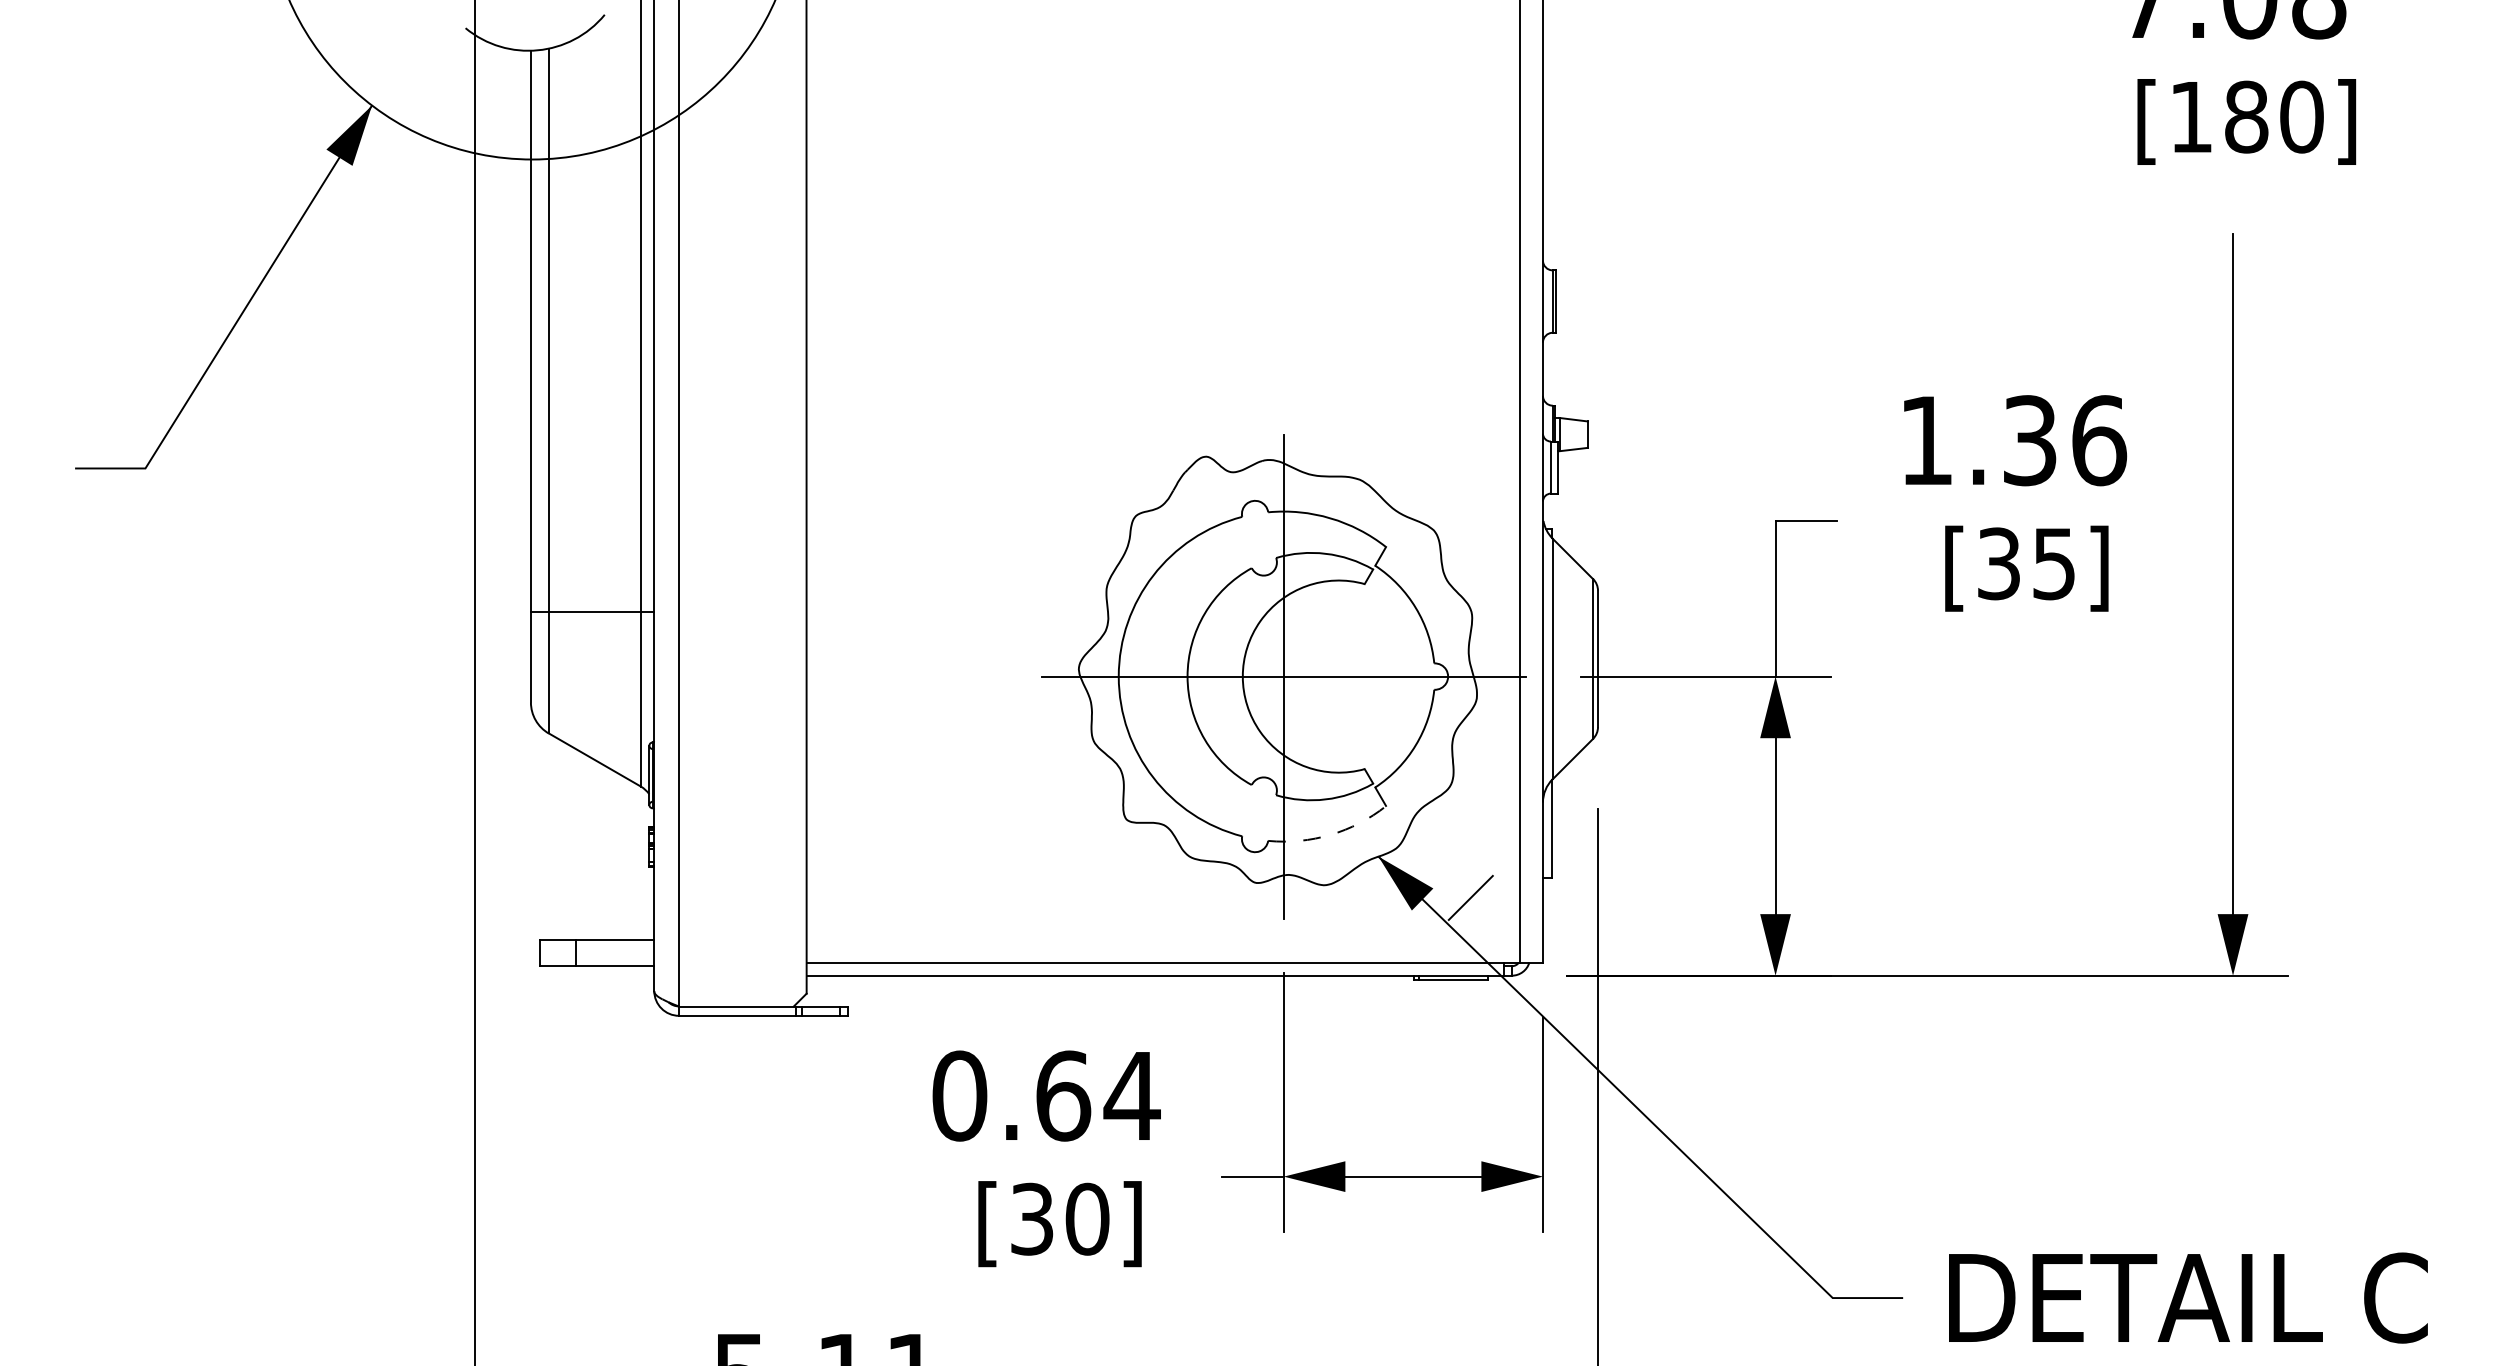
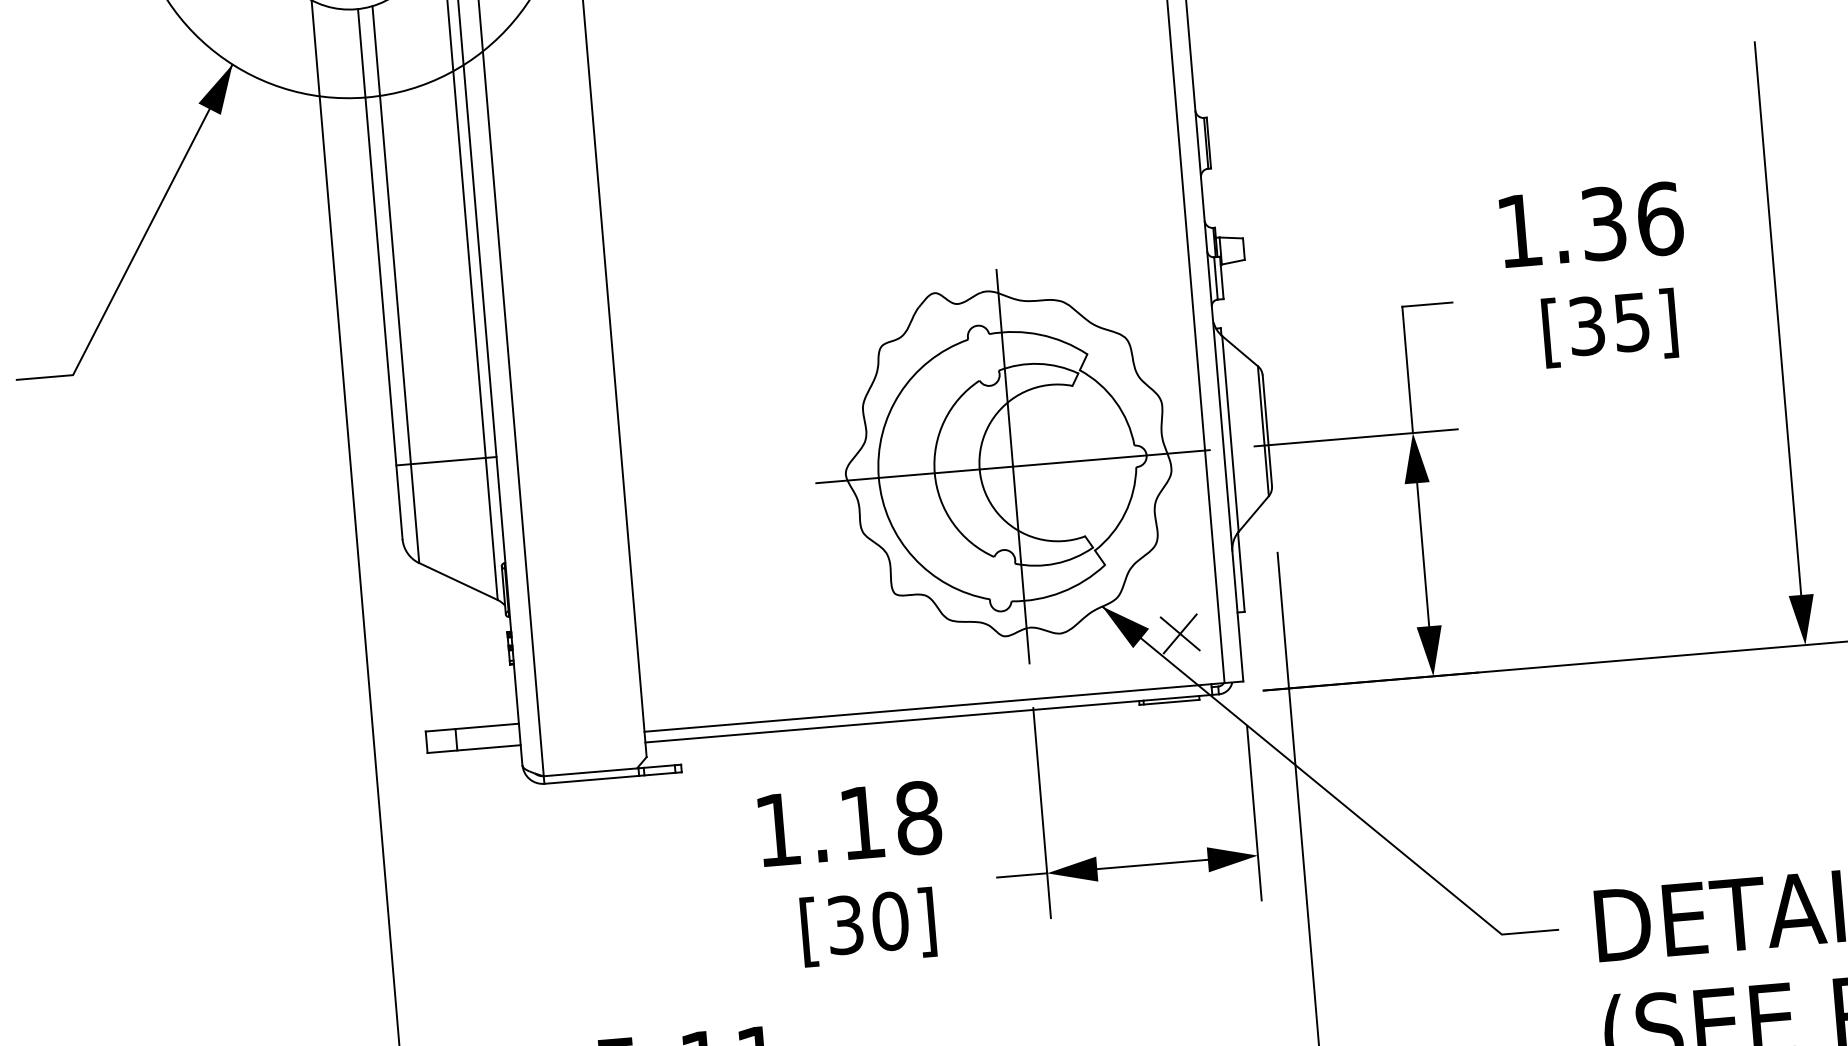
arc: (1330, 834) -> (1061, 591), dashed -> solid
line: (1470, 897) -> (1179, 633), added
text: (1046, 1095) -> (848, 823), 0.64 -> 1.18

